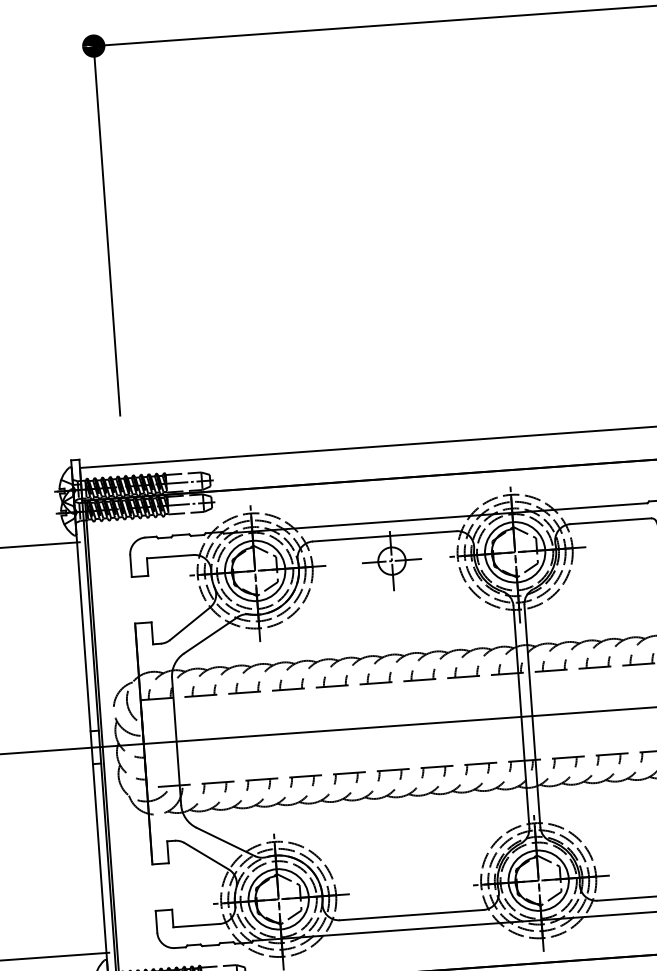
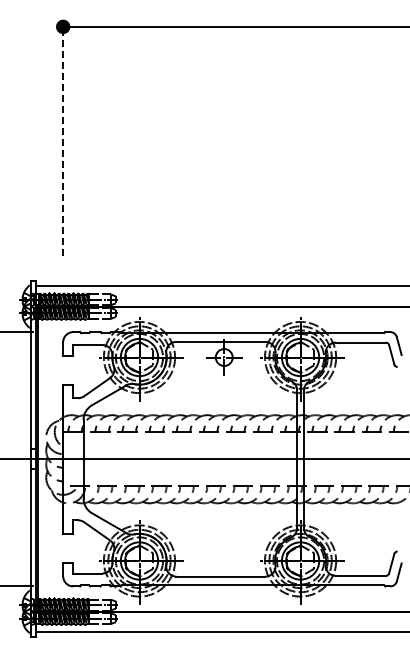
line: (107, 227) -> (63, 139), solid -> dashed

